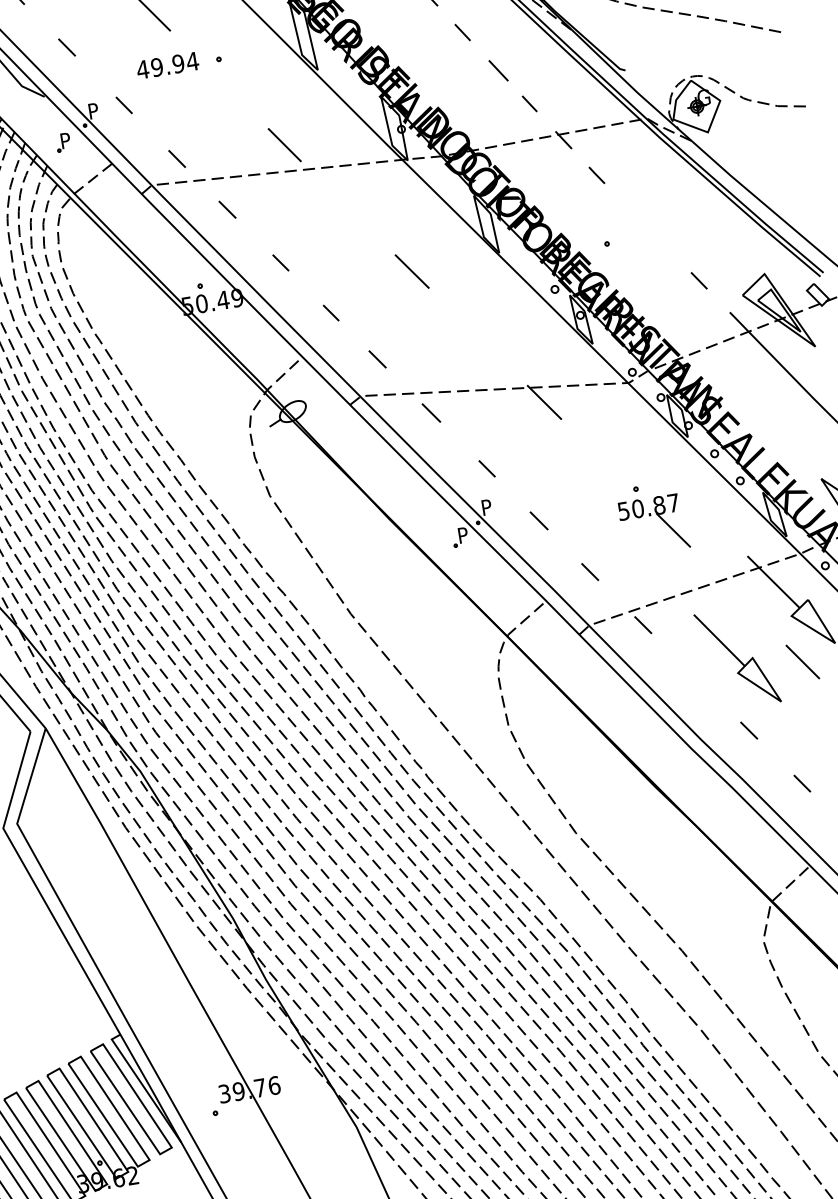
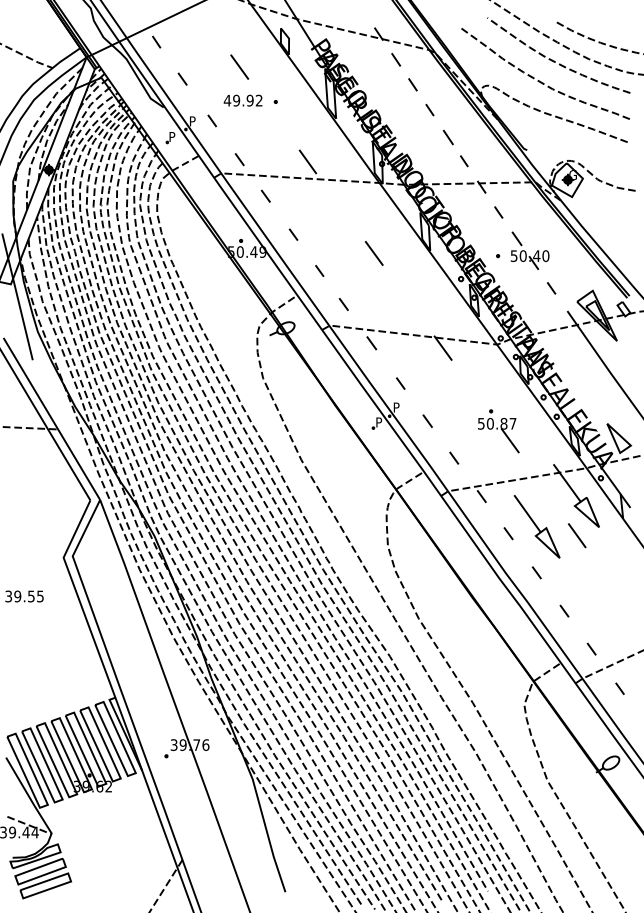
text: (191, 61) -> (258, 100), 49.94 -> 49.92
part: (654, 227) -> (529, 250), added
line: (694, 676) -> (508, 533), added

